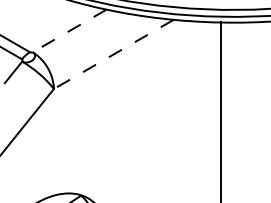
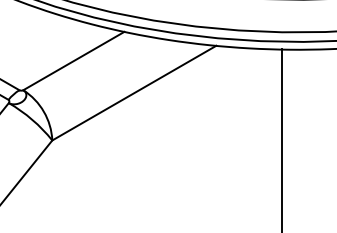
line: (69, 30) -> (73, 60), dashed -> solid
line: (113, 54) -> (133, 93), dashed -> solid

